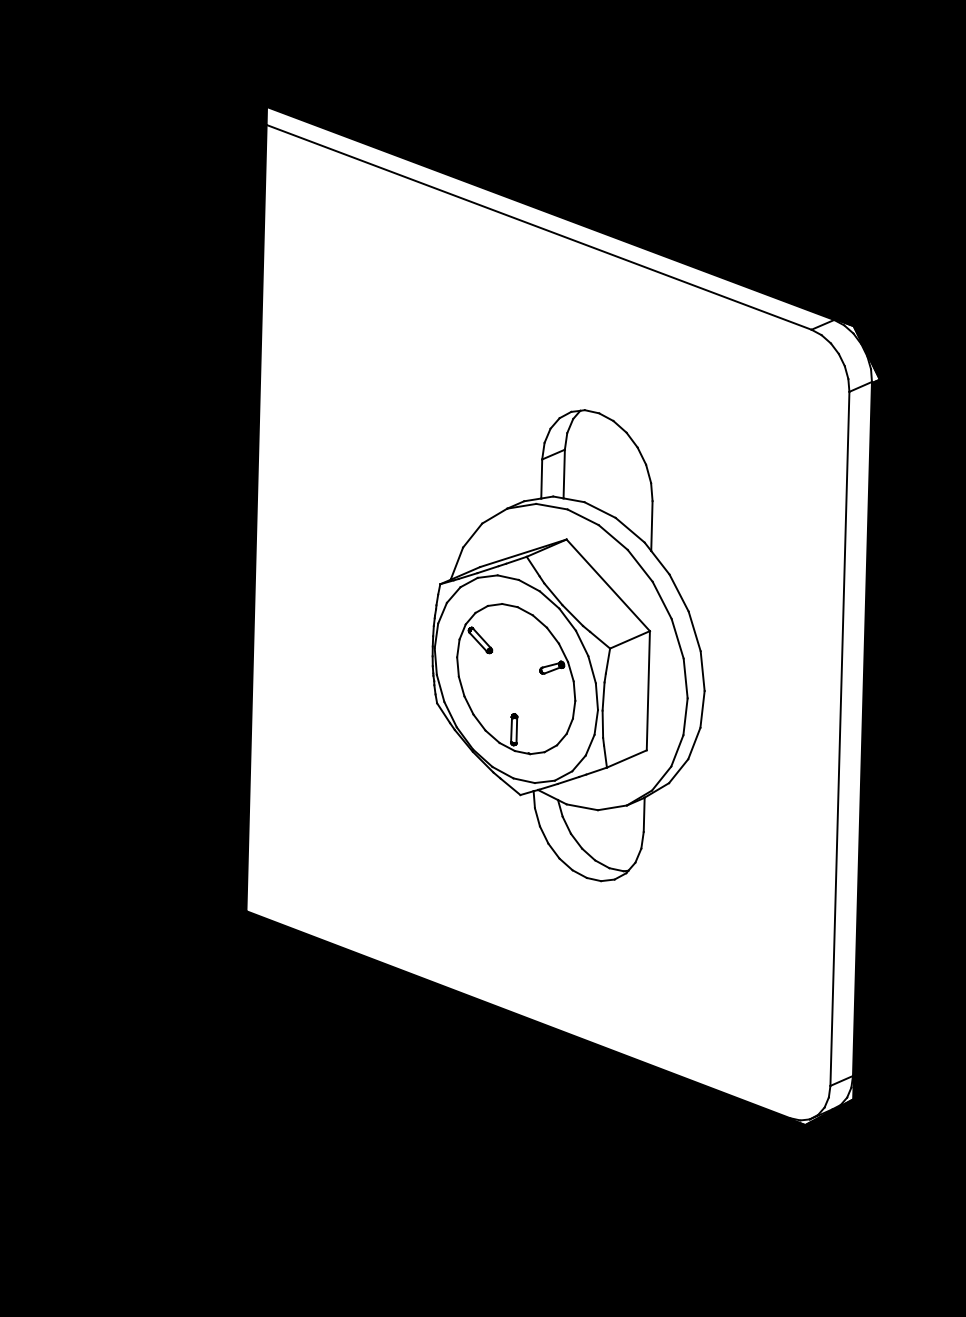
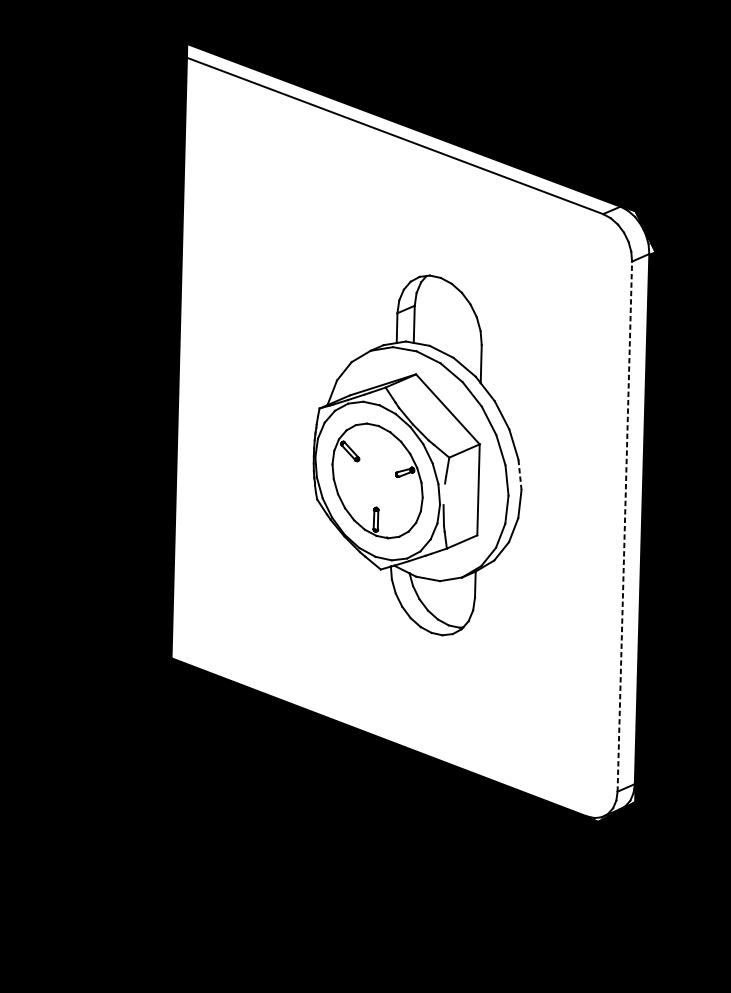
line: (702, 671) -> (519, 475), solid -> dashed
line: (603, 696) -> (444, 494), removed
line: (839, 738) -> (624, 526), solid -> dashed

